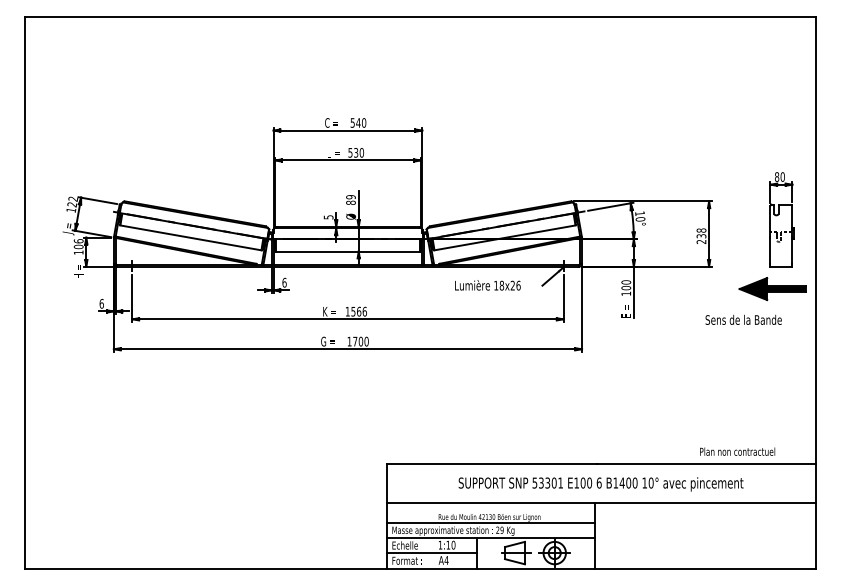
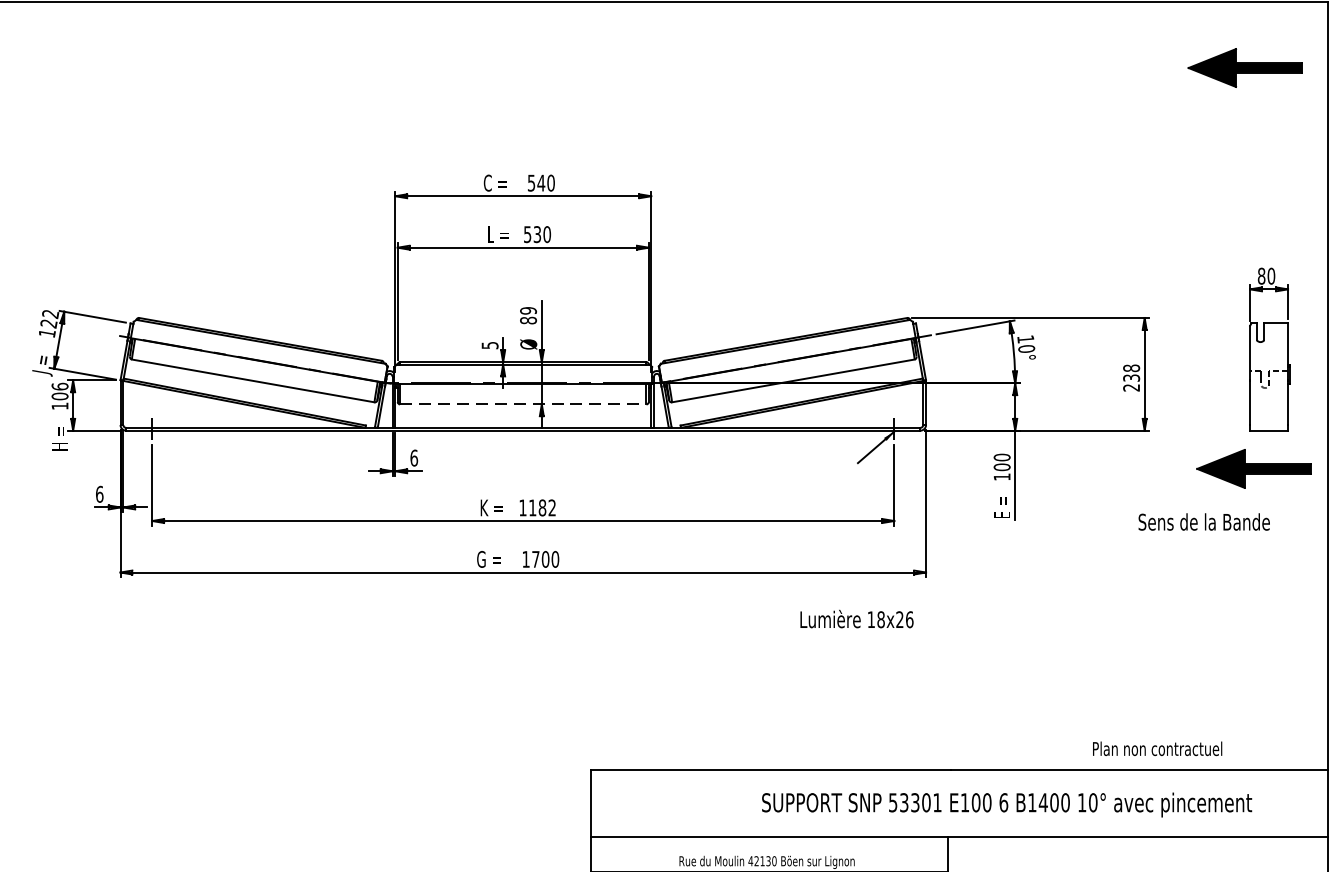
part: (767, 56) -> (1245, 68), added
line: (347, 251) -> (522, 404), solid -> dashed
text: (487, 285) -> (856, 619), moved
text: (358, 311) -> (541, 507), 1566 -> 1182
text: (737, 451) -> (1157, 748), moved
text: (600, 484) -> (1005, 805), moved

